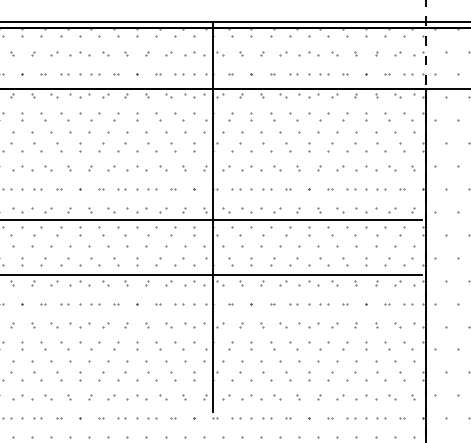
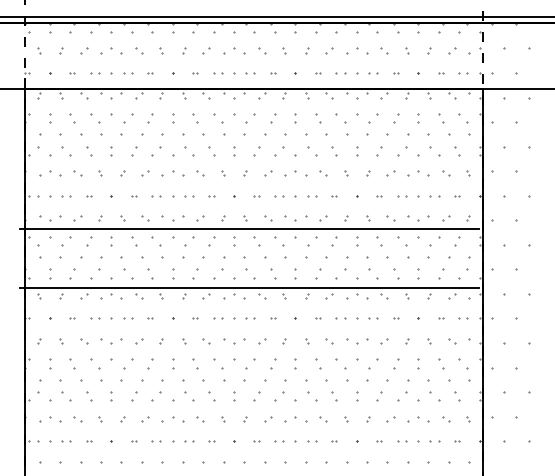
line: (212, 216) -> (253, 225), removed

